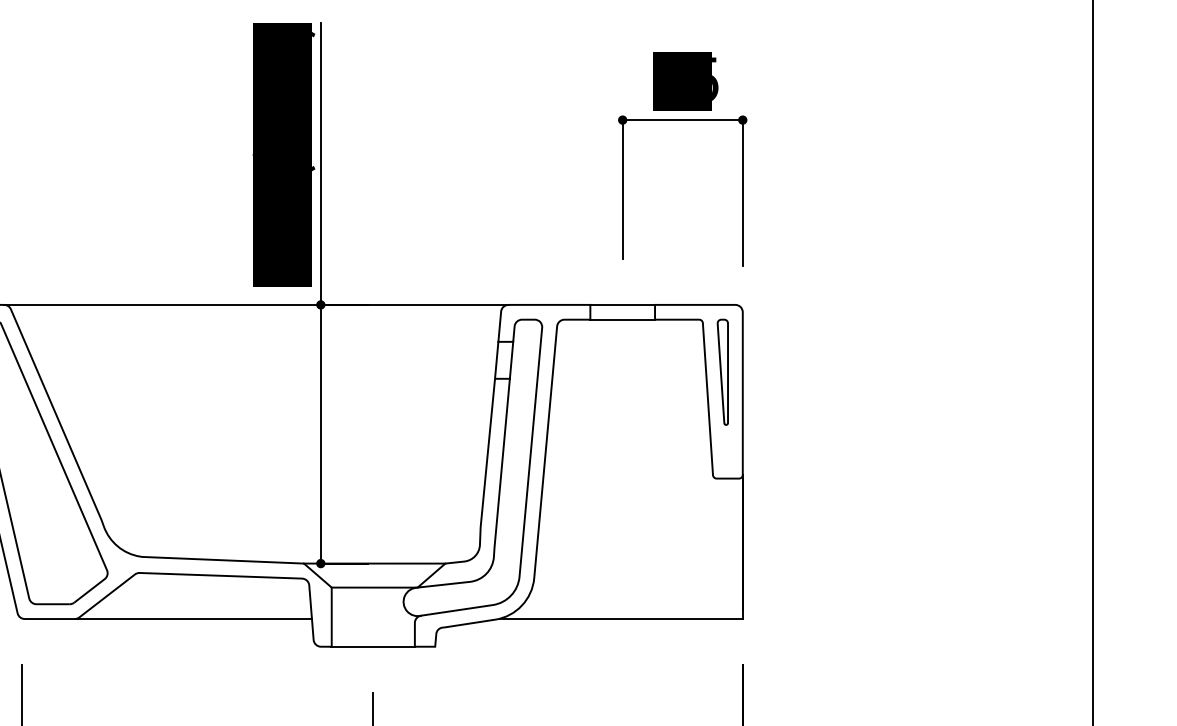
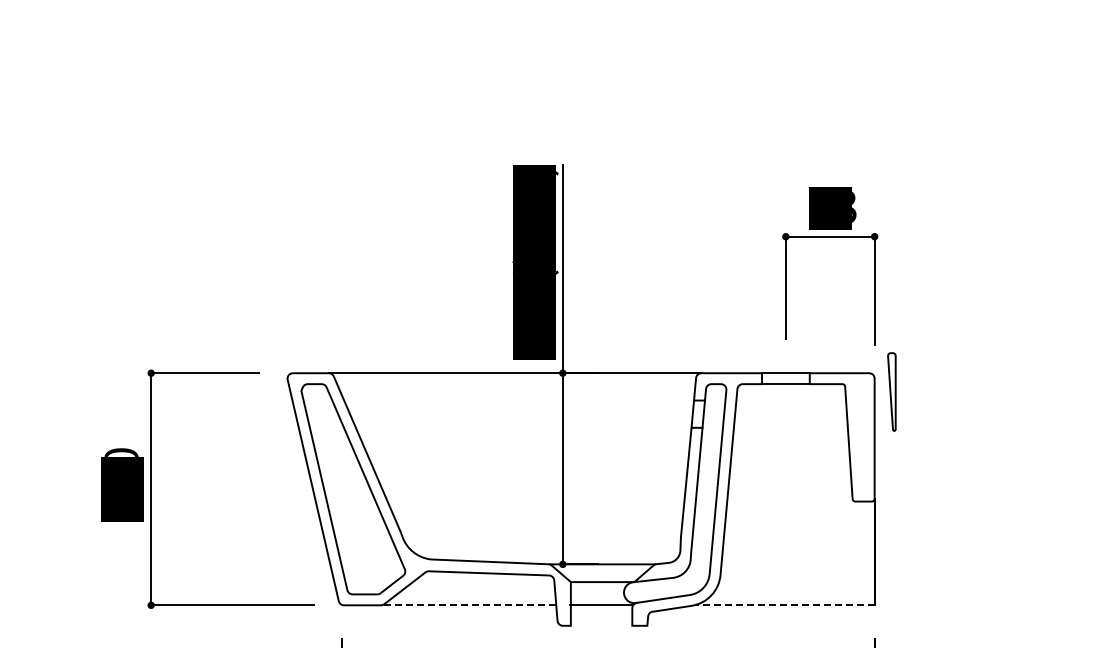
text: (715, 79) -> (854, 206), 65 -> 83
part: (722, 371) -> (891, 391), moved
line: (193, 619) -> (468, 605), solid -> dashed
line: (620, 619) -> (784, 605), solid -> dashed
line: (373, 646) -> (601, 604), moved

